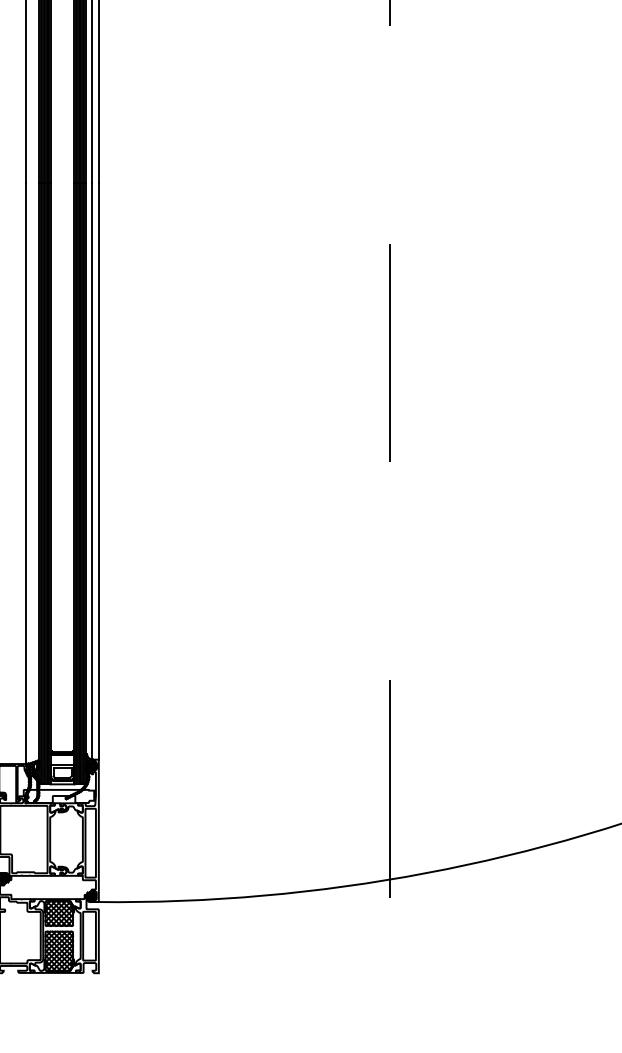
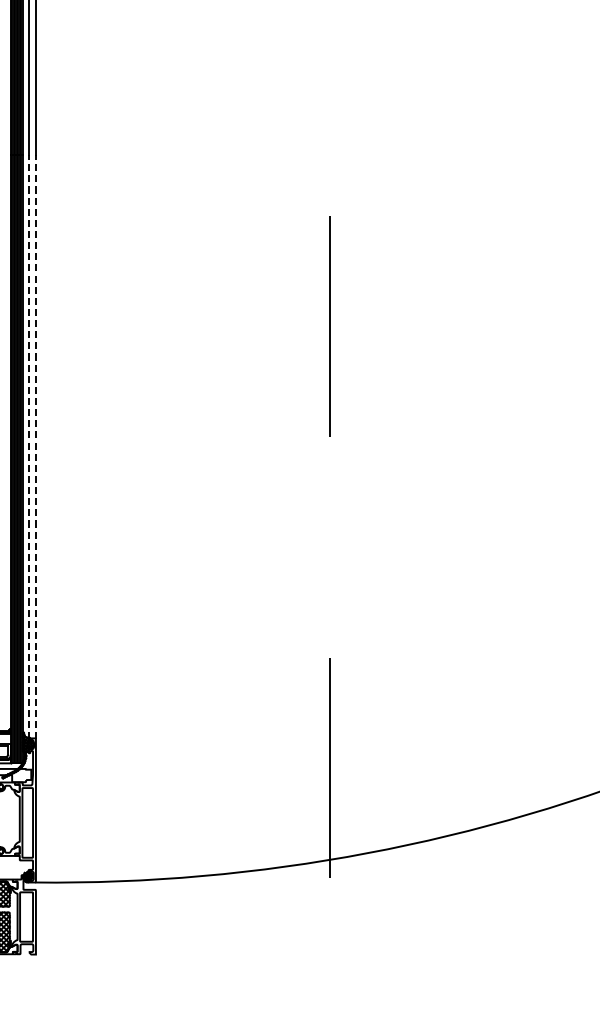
line: (91, 471) -> (28, 446), solid -> dashed
line: (98, 471) -> (35, 446), solid -> dashed

